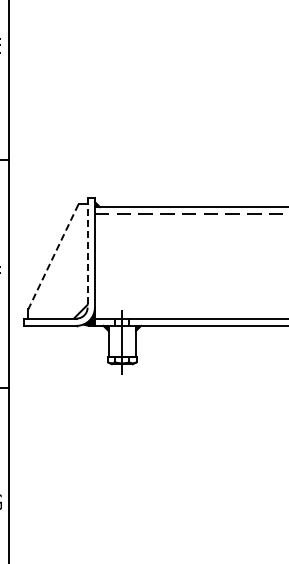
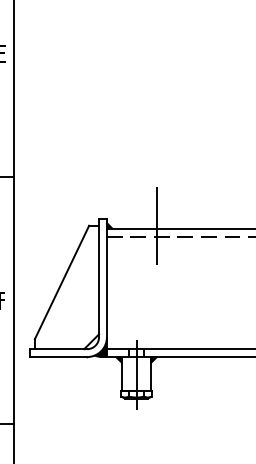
line: (141, 207) -> (157, 229), added
line: (87, 252) -> (98, 277), dashed -> solid
line: (53, 257) -> (62, 283), dashed -> solid

